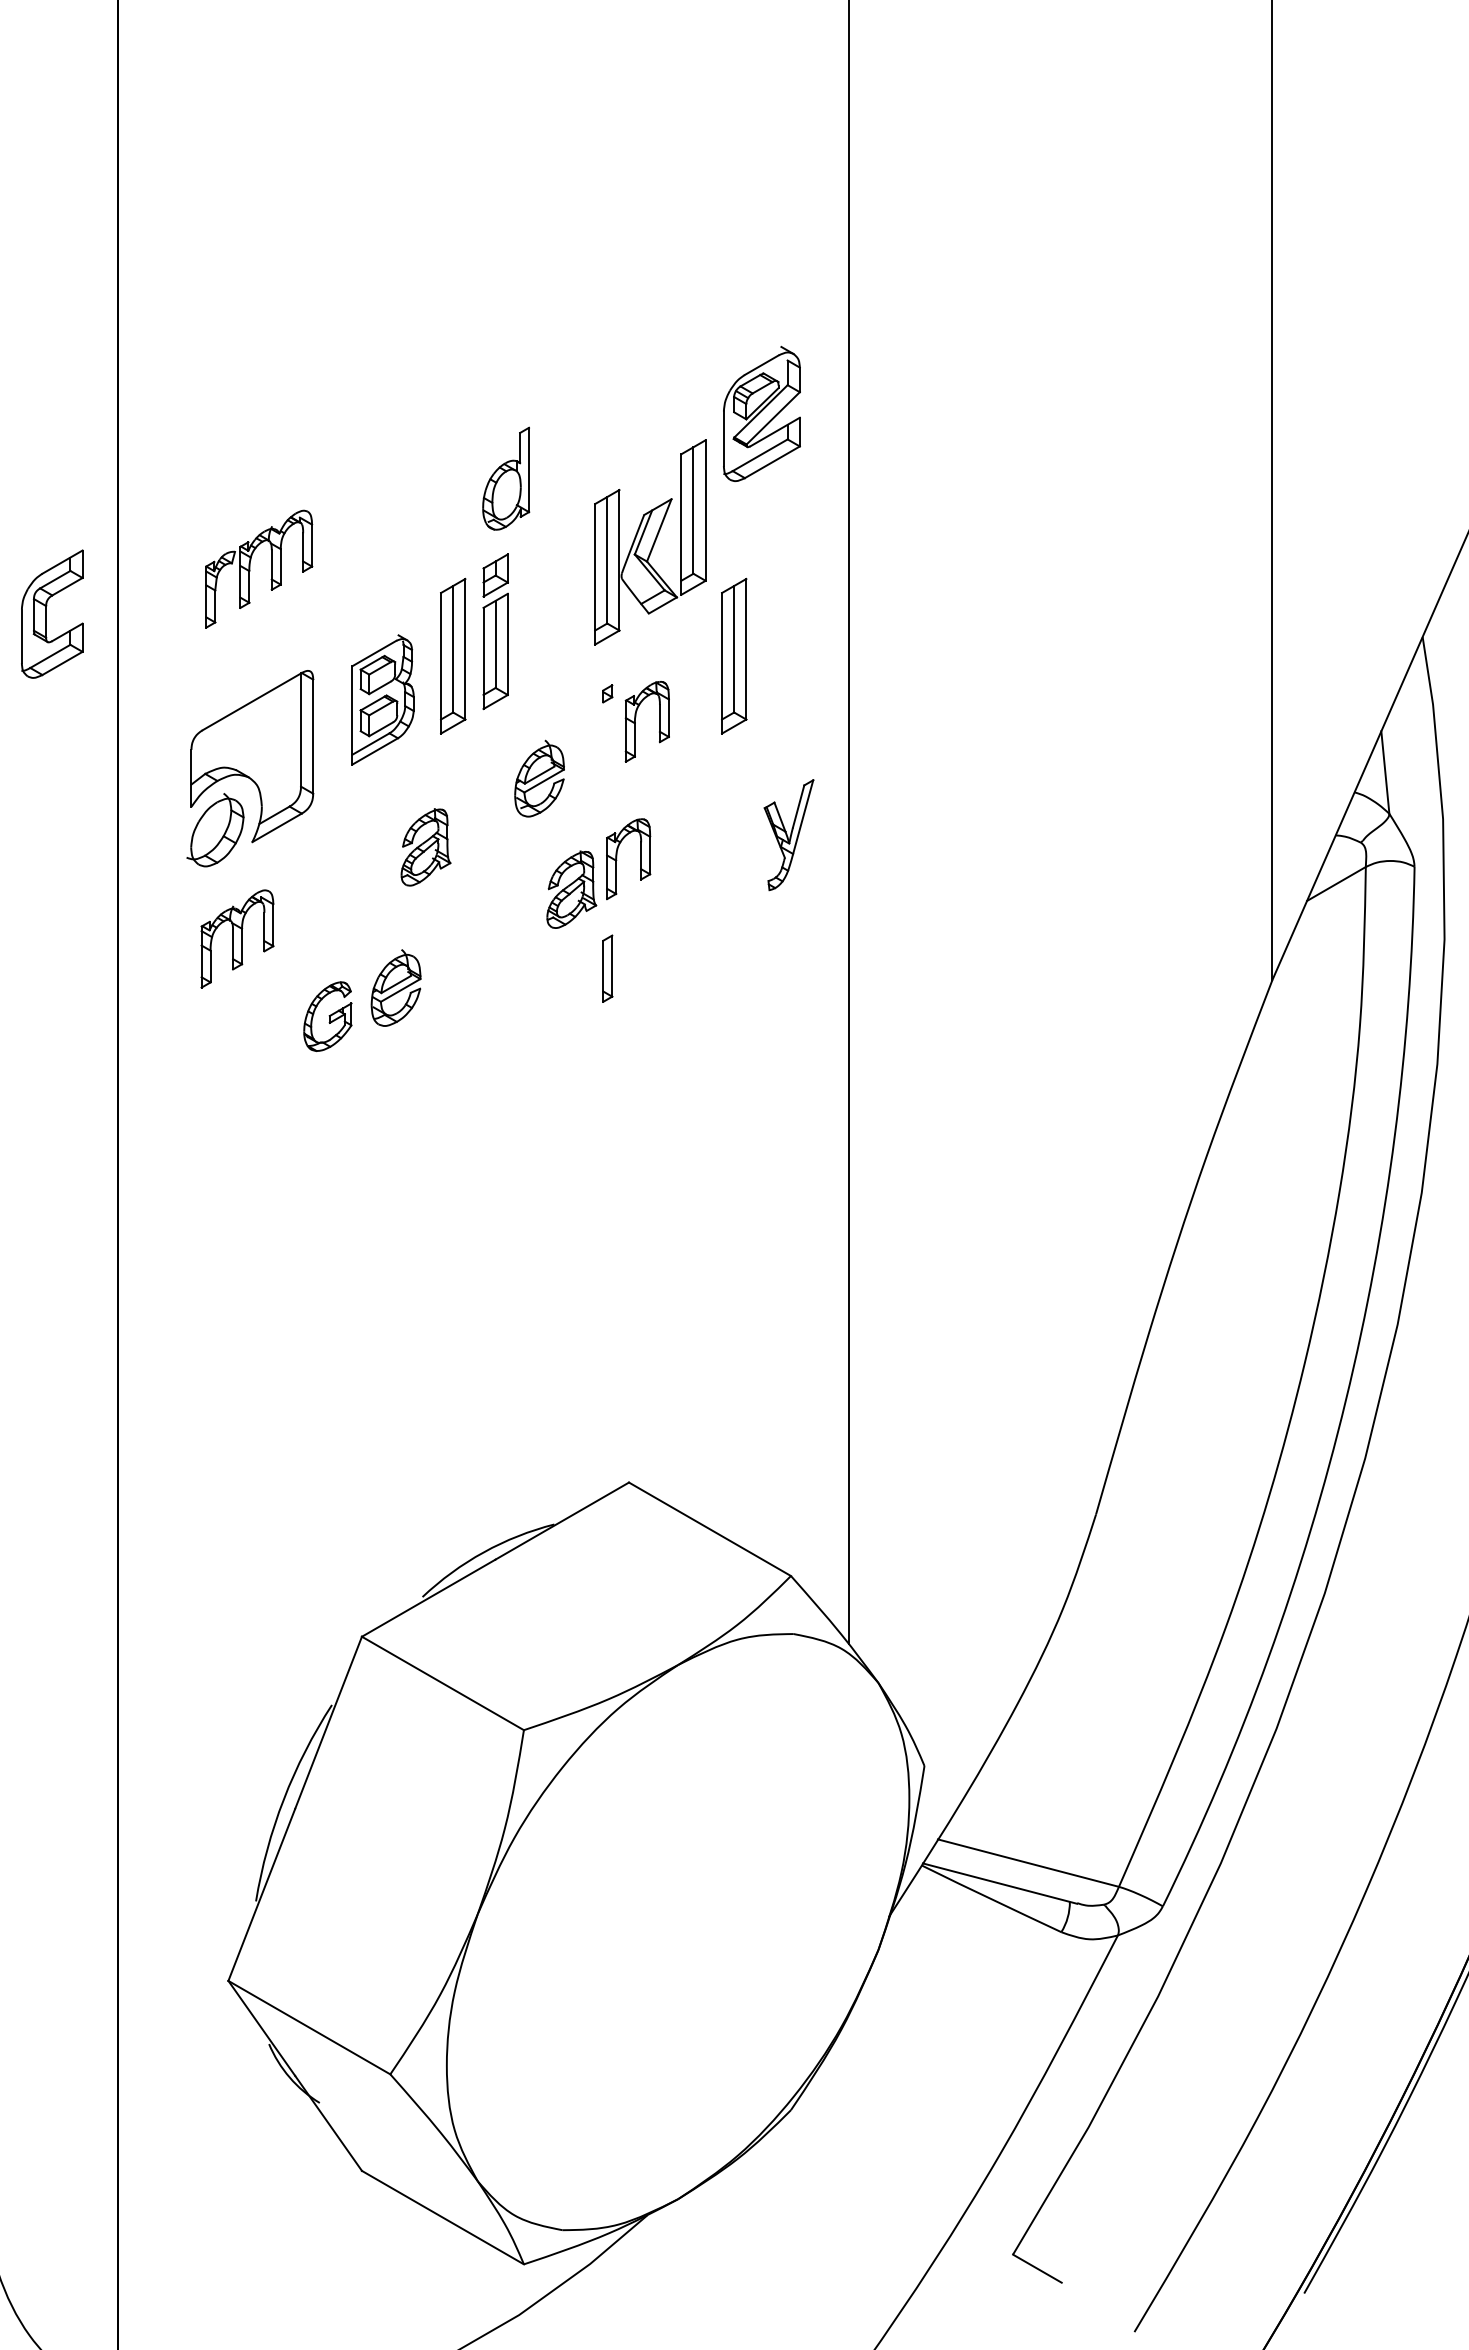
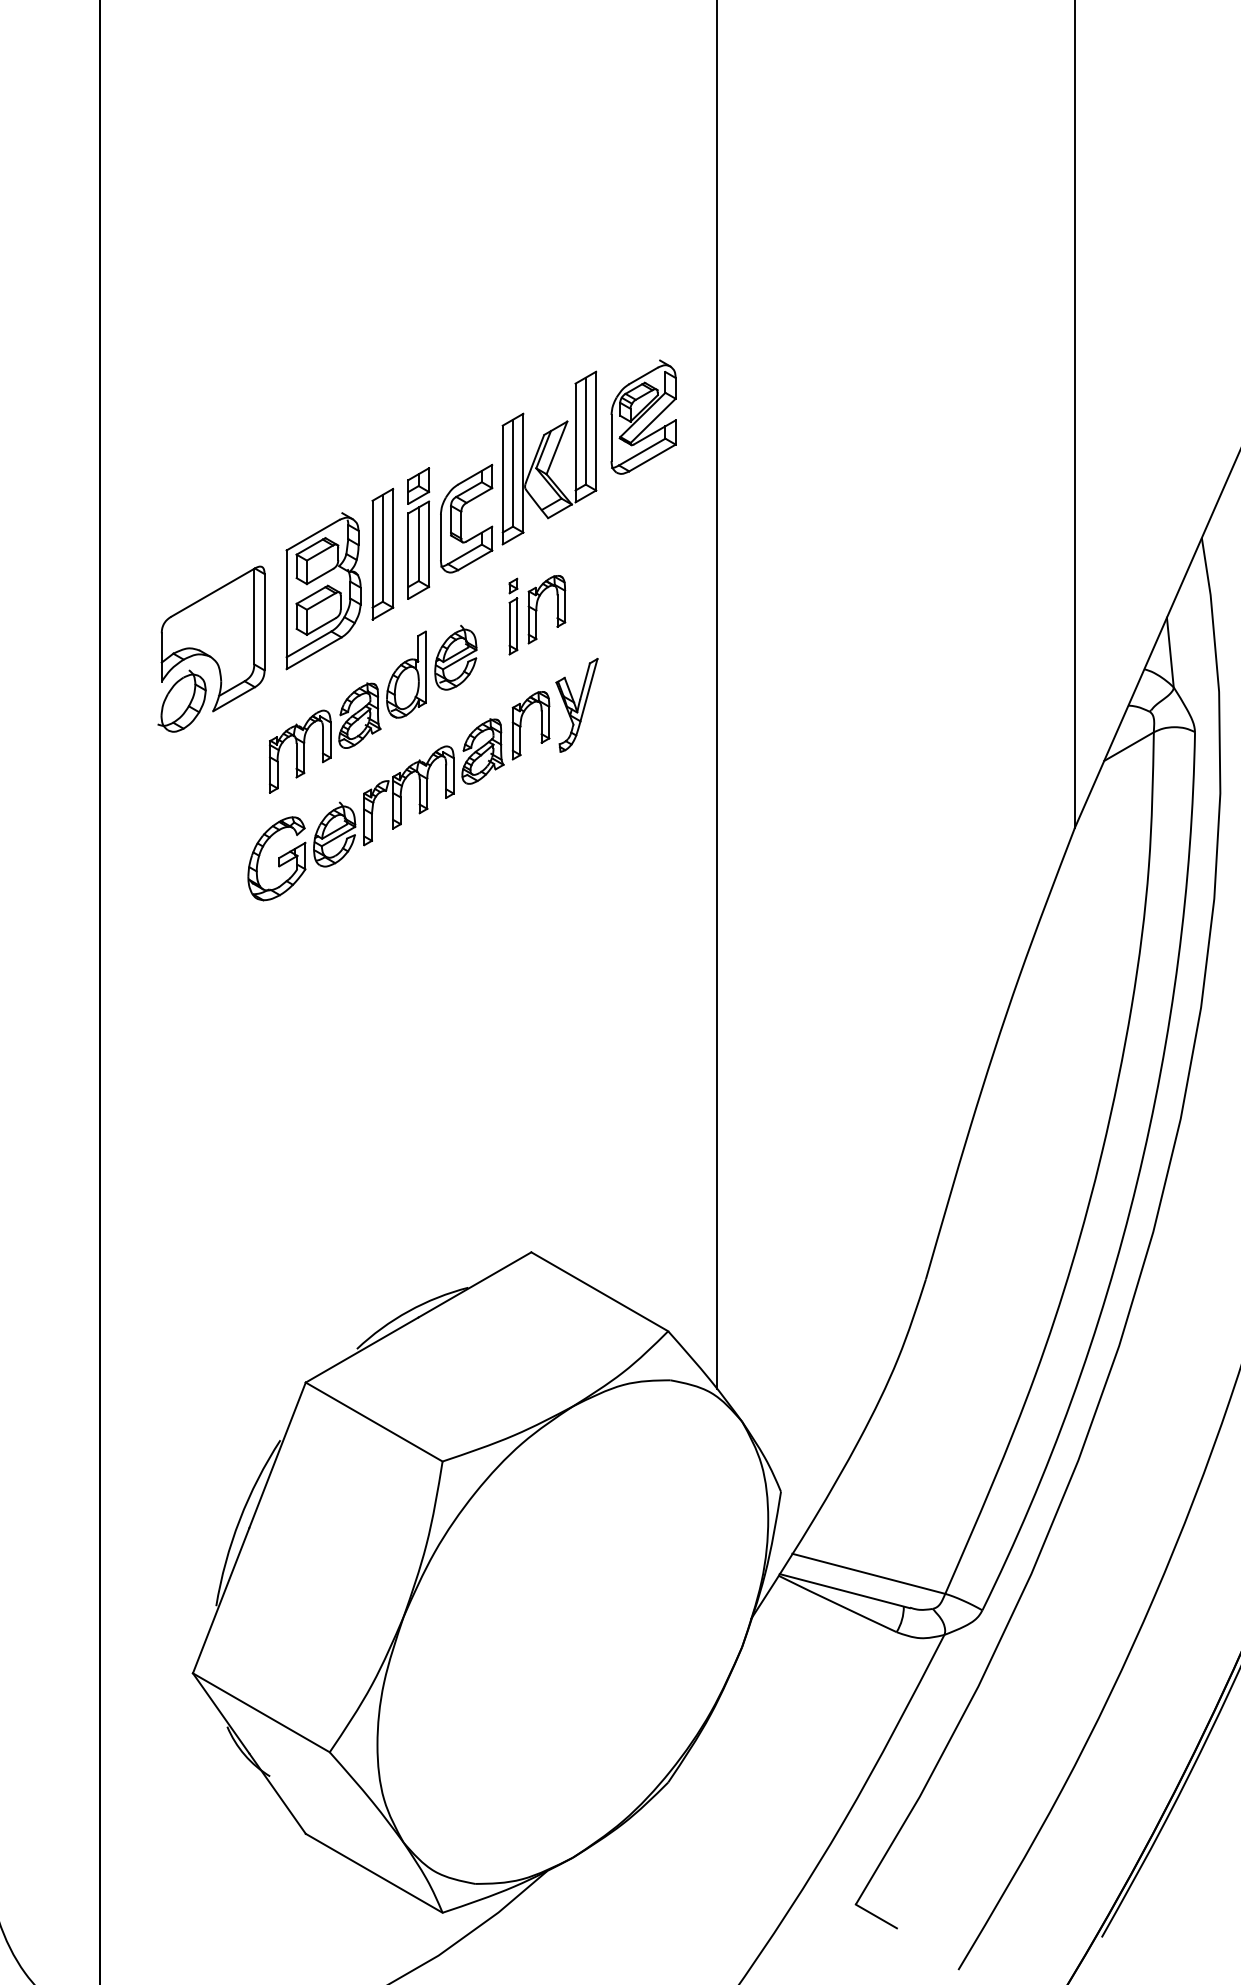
part: (761, 413) -> (643, 416), moved
part: (506, 478) -> (406, 674), moved
part: (250, 568) -> (401, 795), moved
part: (52, 613) -> (466, 518), moved
part: (734, 655) -> (620, 553), removed
part: (382, 699) -> (323, 590), size x1.43
part: (788, 835) -> (576, 705), moved
part: (237, 938) -> (300, 751), moved
part: (607, 968) -> (513, 626), moved
part: (327, 1016) -> (276, 858), size x1.43

